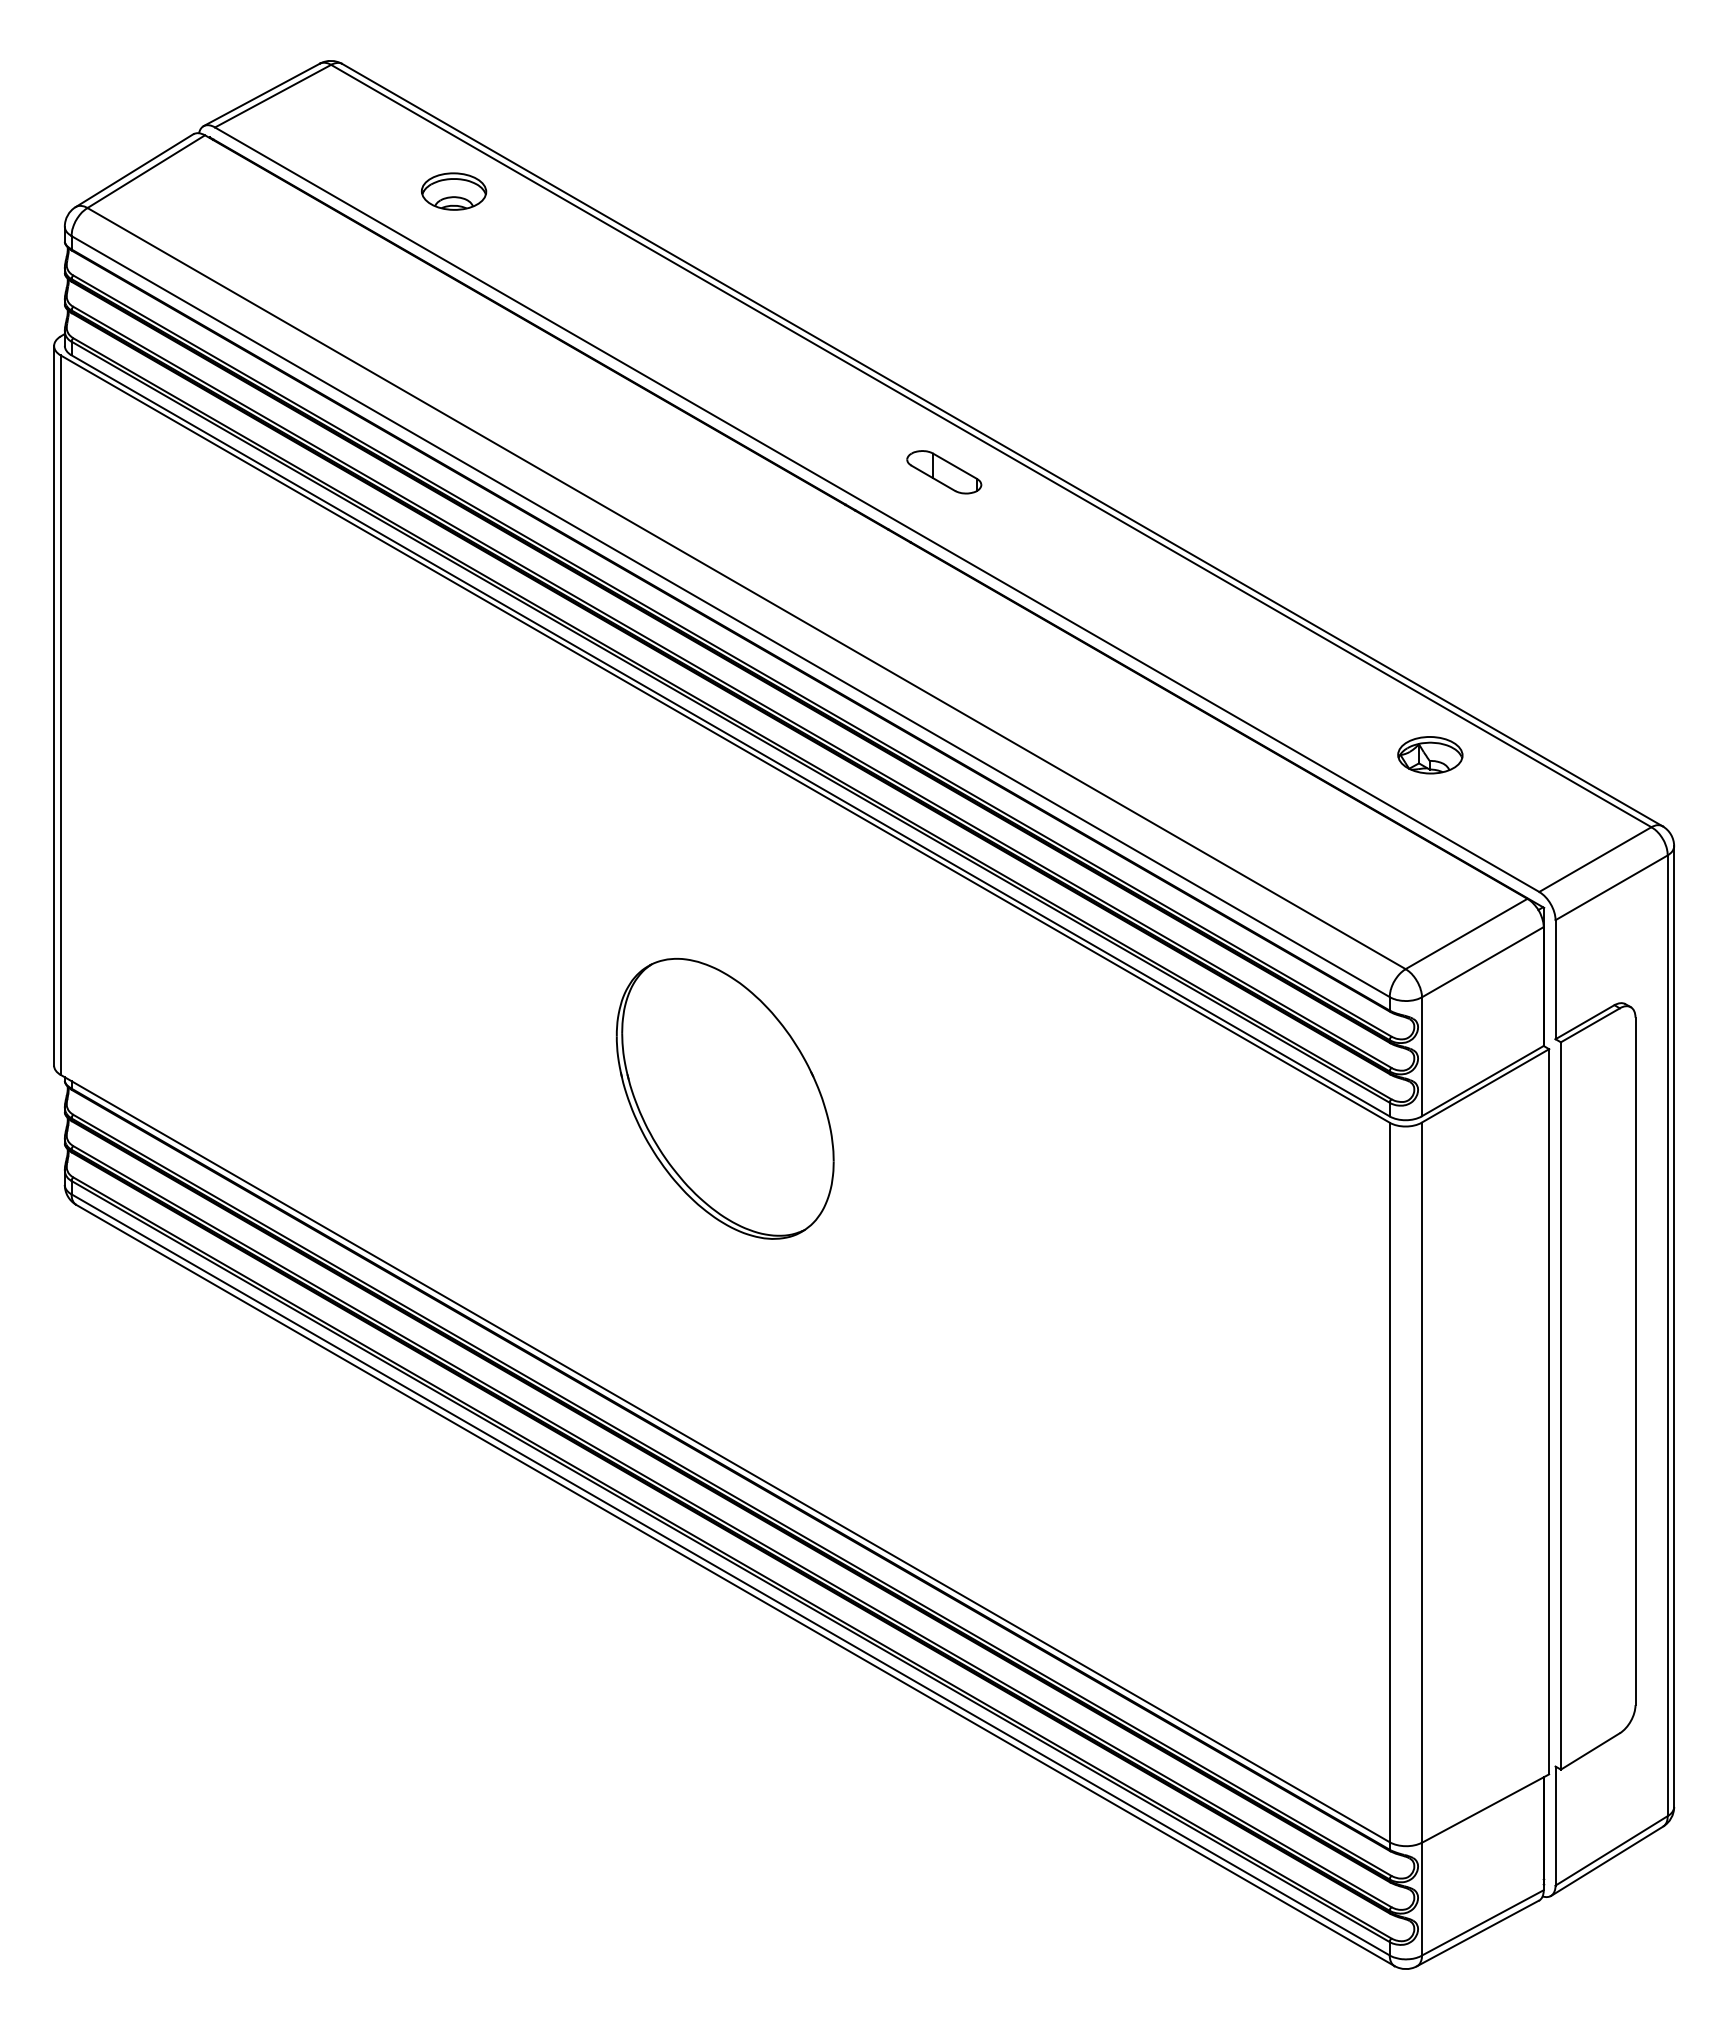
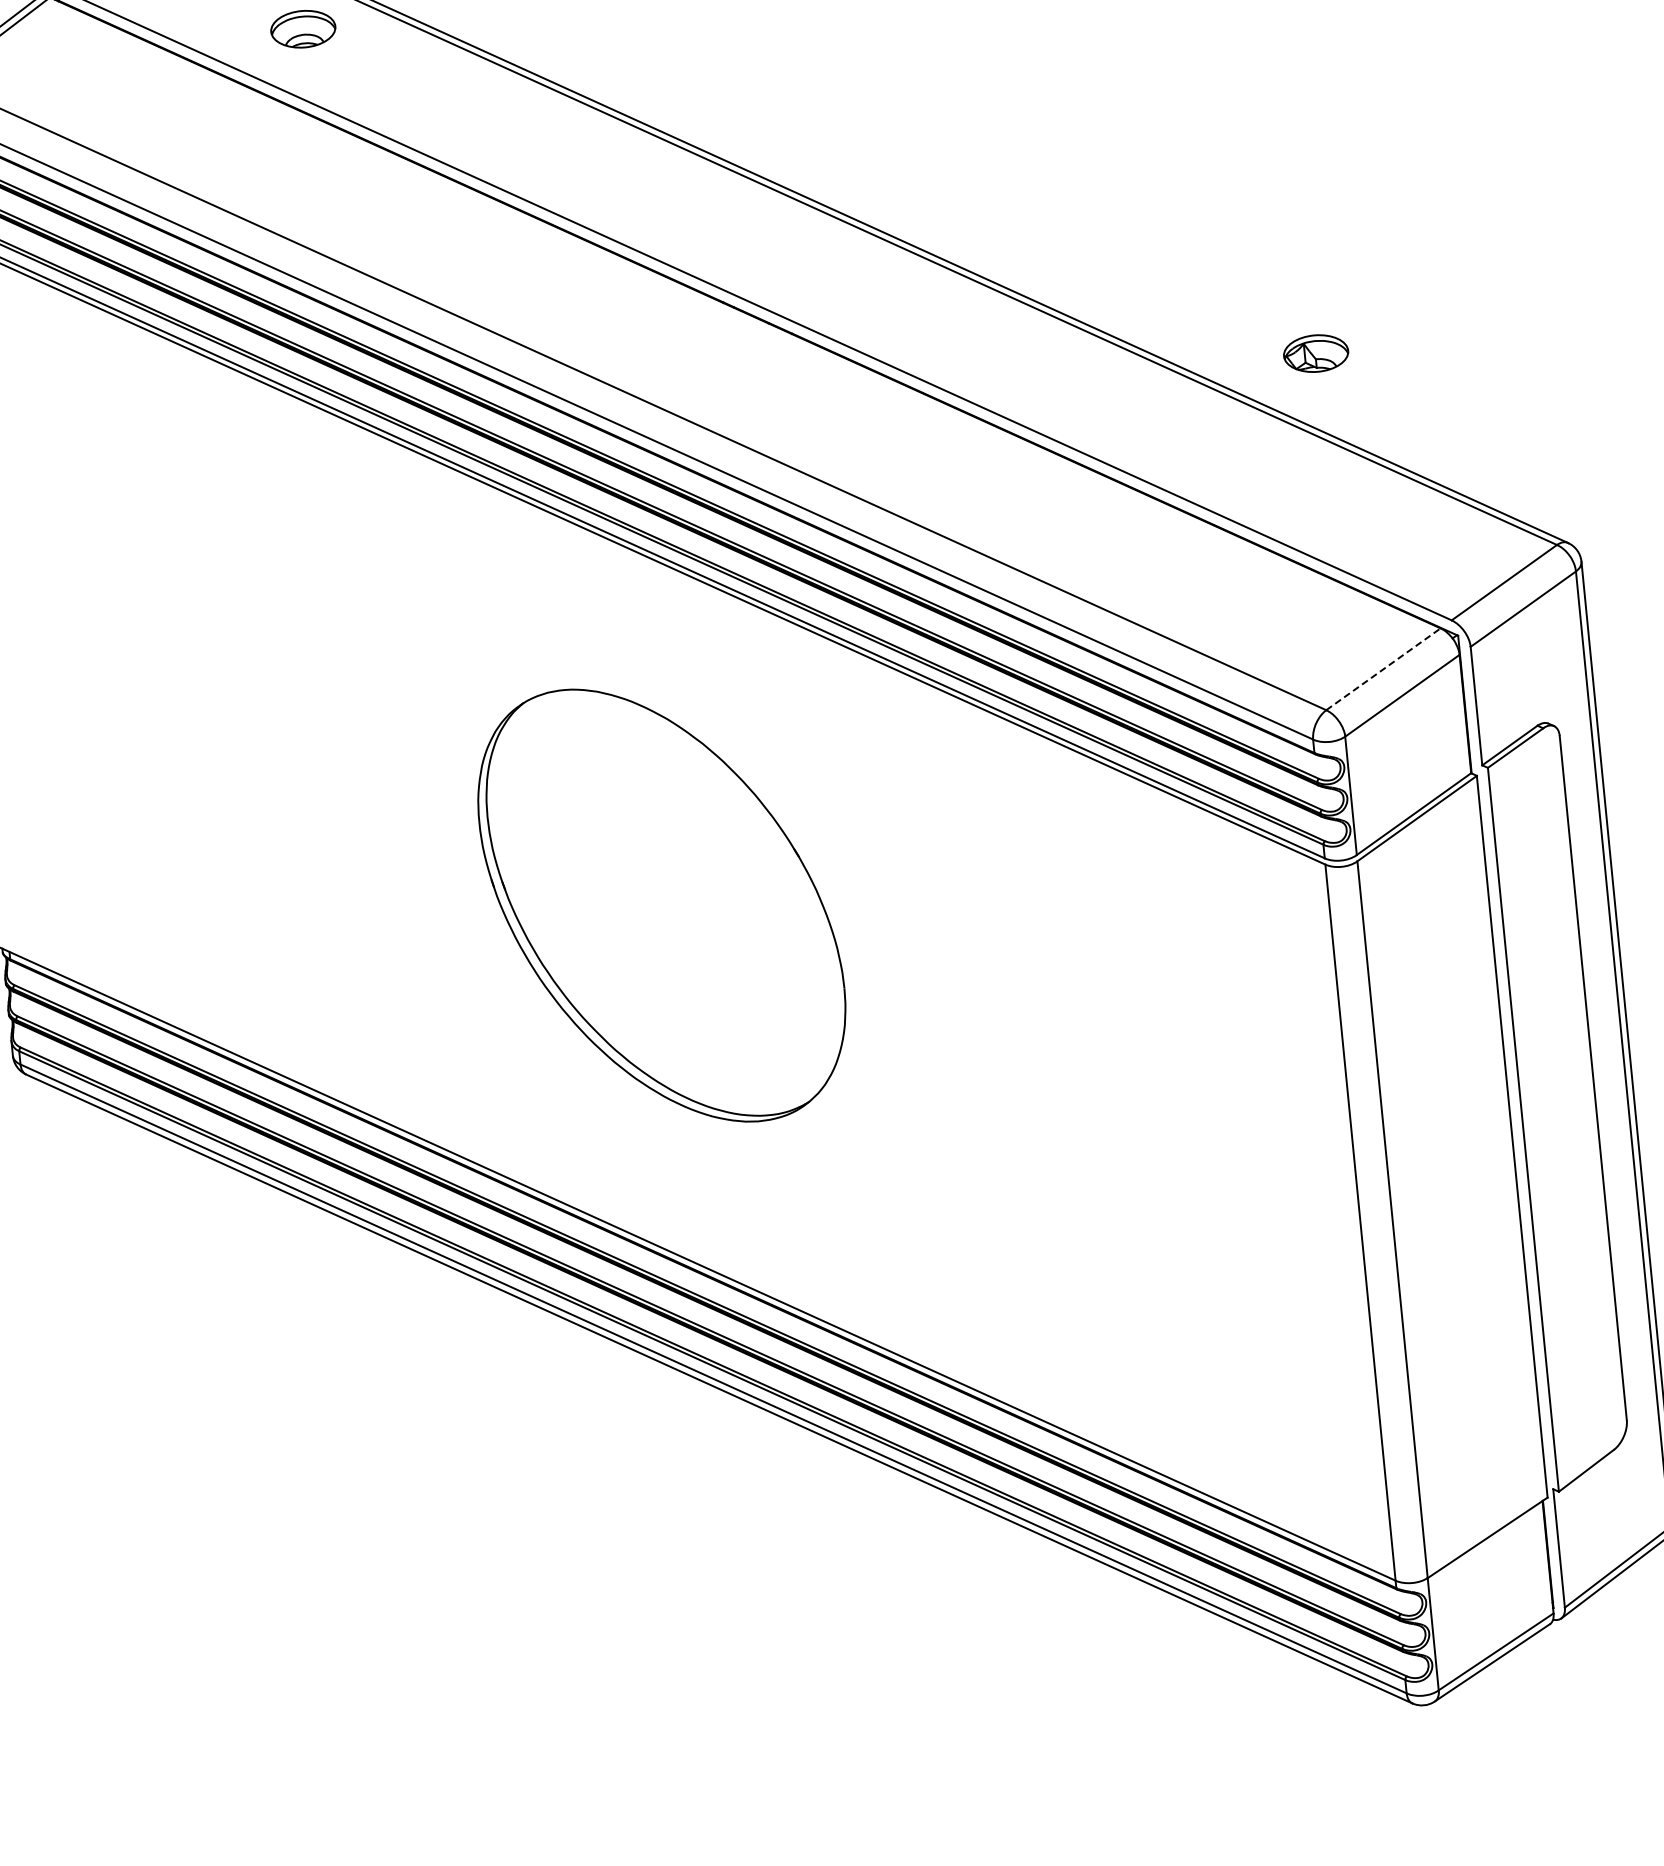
part: (944, 472) -> (818, 260), removed
part: (1430, 755) -> (1316, 353), moved
line: (1467, 933) -> (1384, 668), solid -> dashed
part: (724, 1098) -> (660, 905), size x1.6

